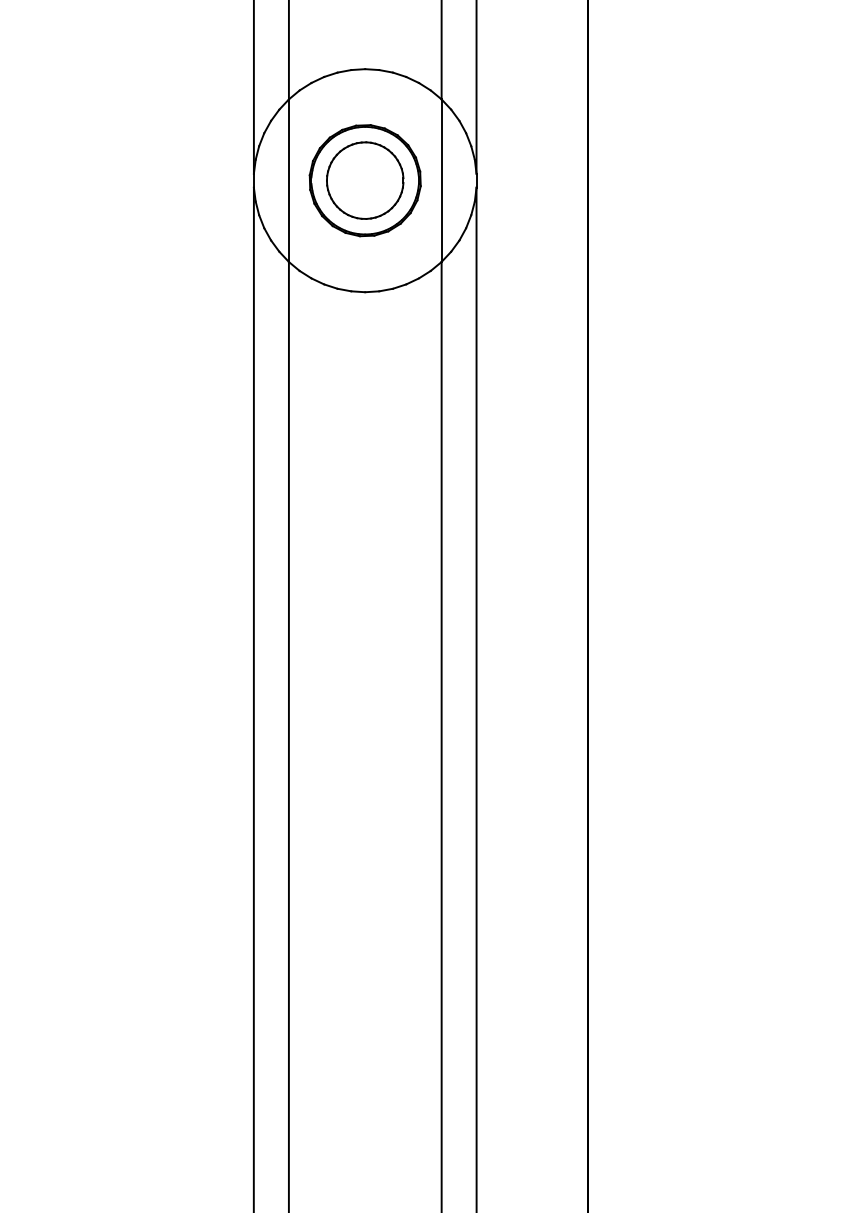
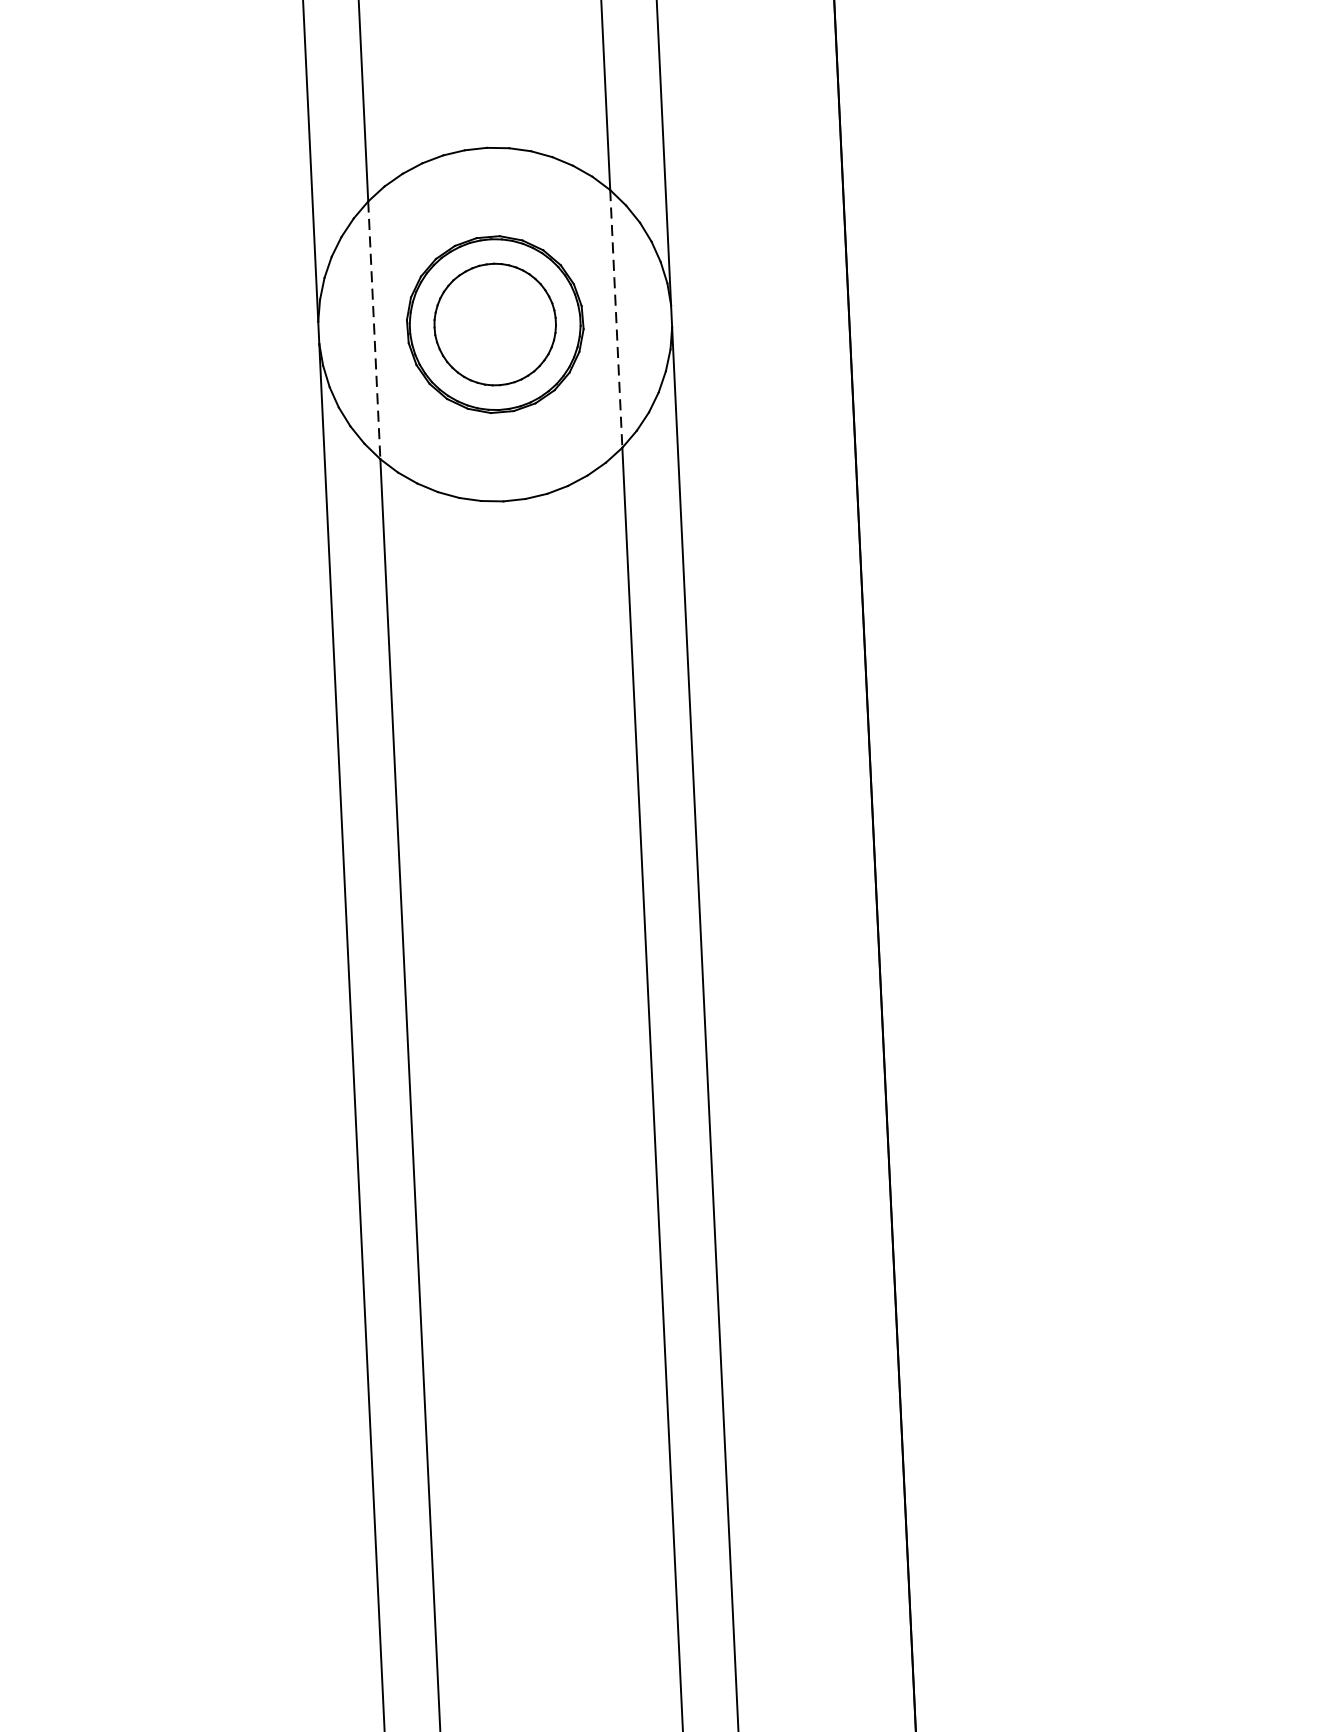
line: (288, 181) -> (373, 331), solid -> dashed
line: (441, 181) -> (616, 320), solid -> dashed

